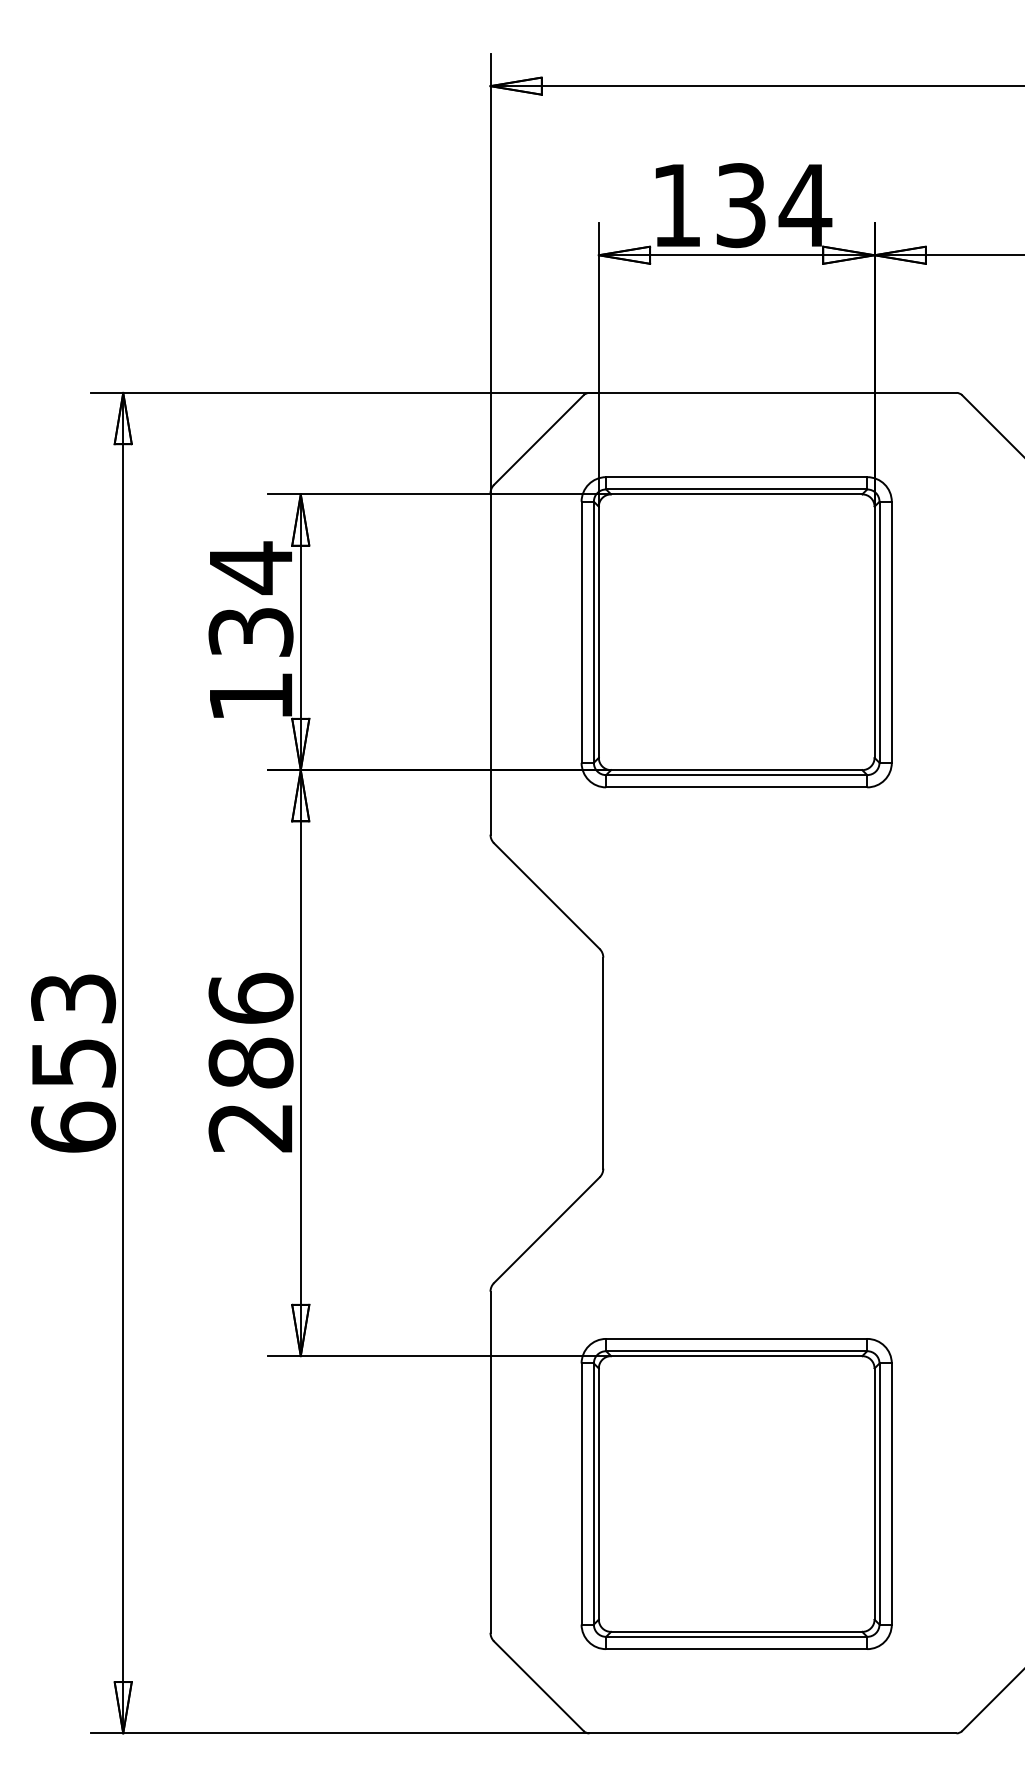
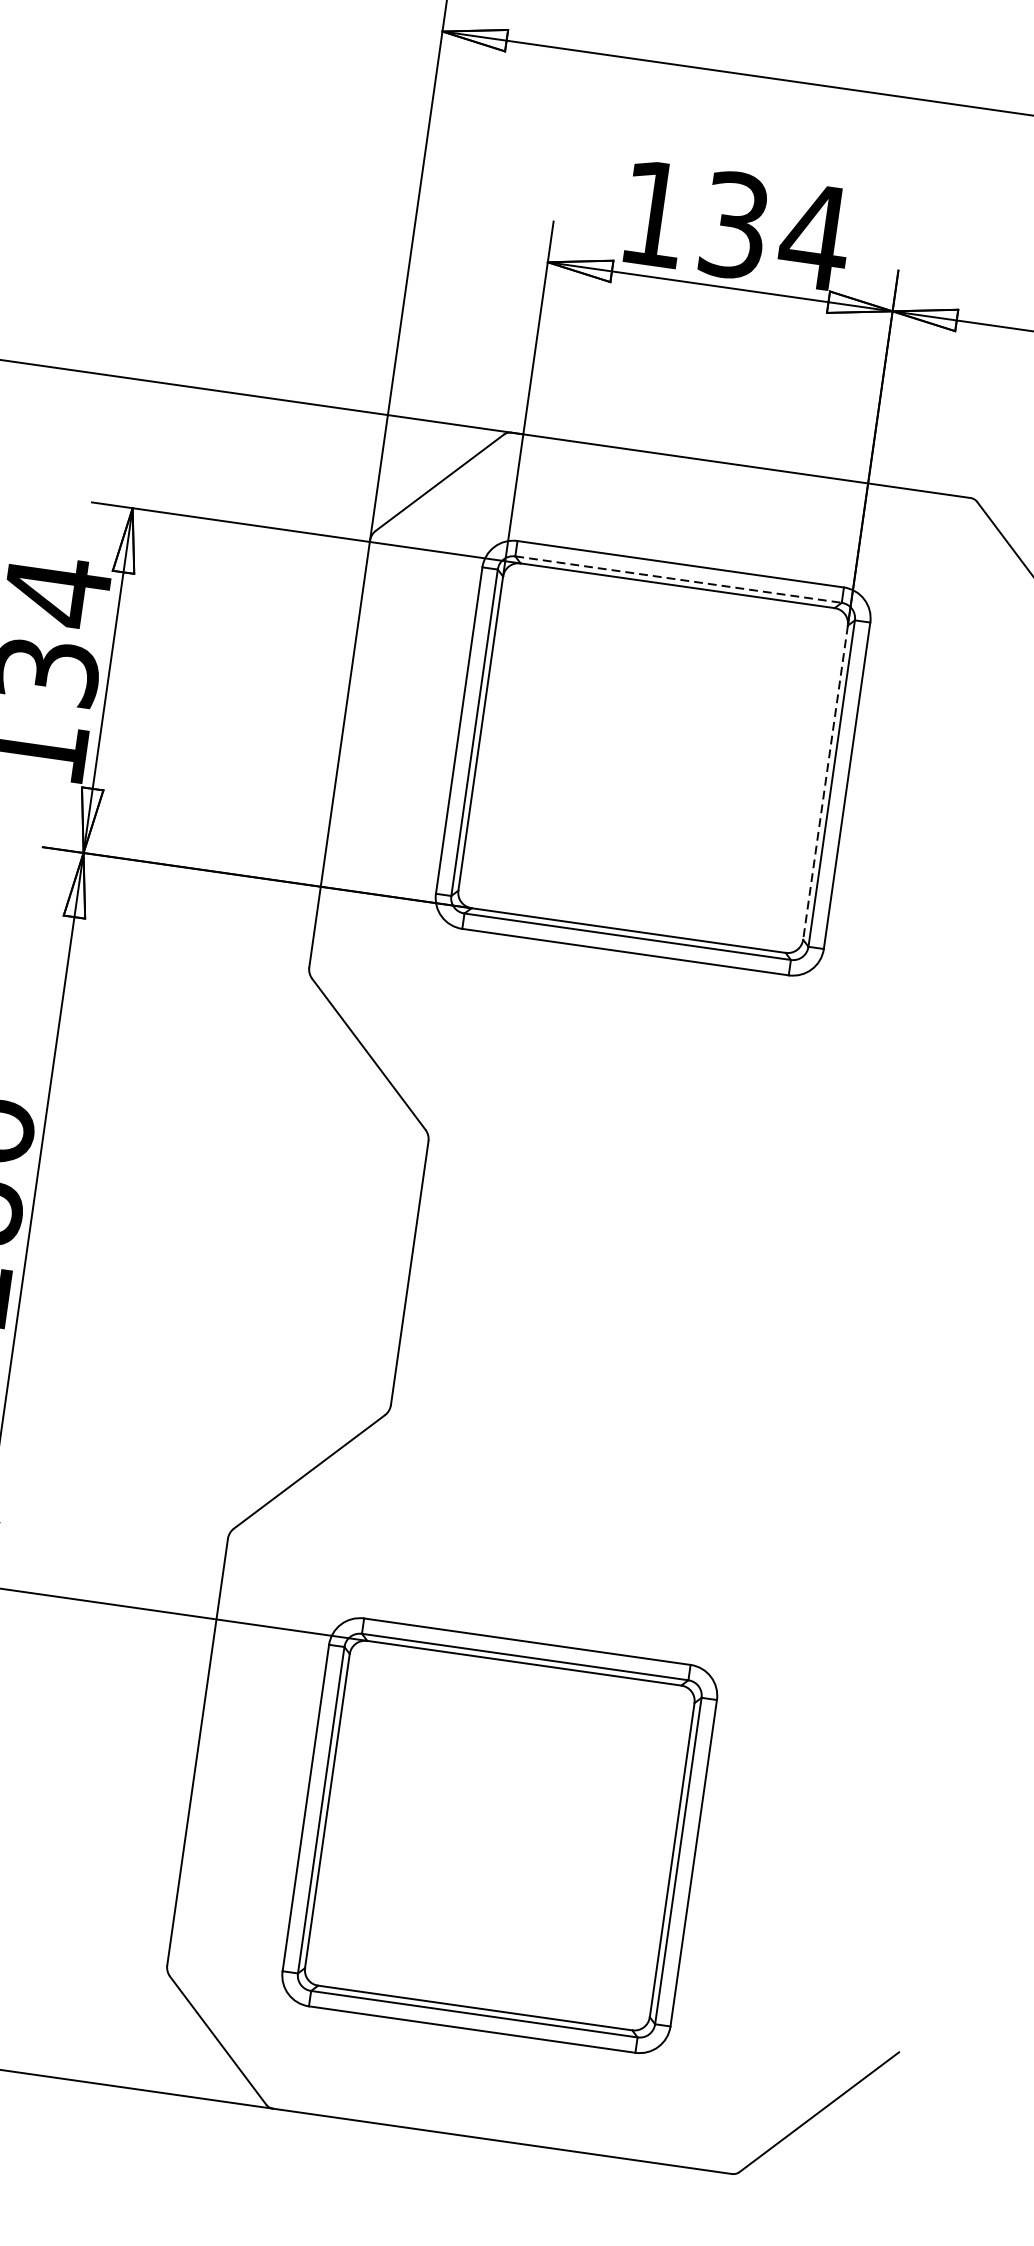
line: (736, 489) -> (678, 579), solid -> dashed
line: (874, 632) -> (825, 782), solid -> dashed

